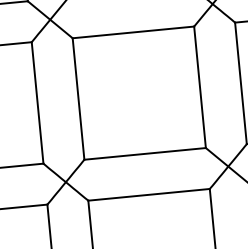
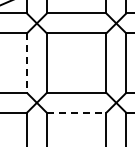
line: (36, 103) -> (26, 63), solid -> dashed
line: (148, 194) -> (76, 112), solid -> dashed

